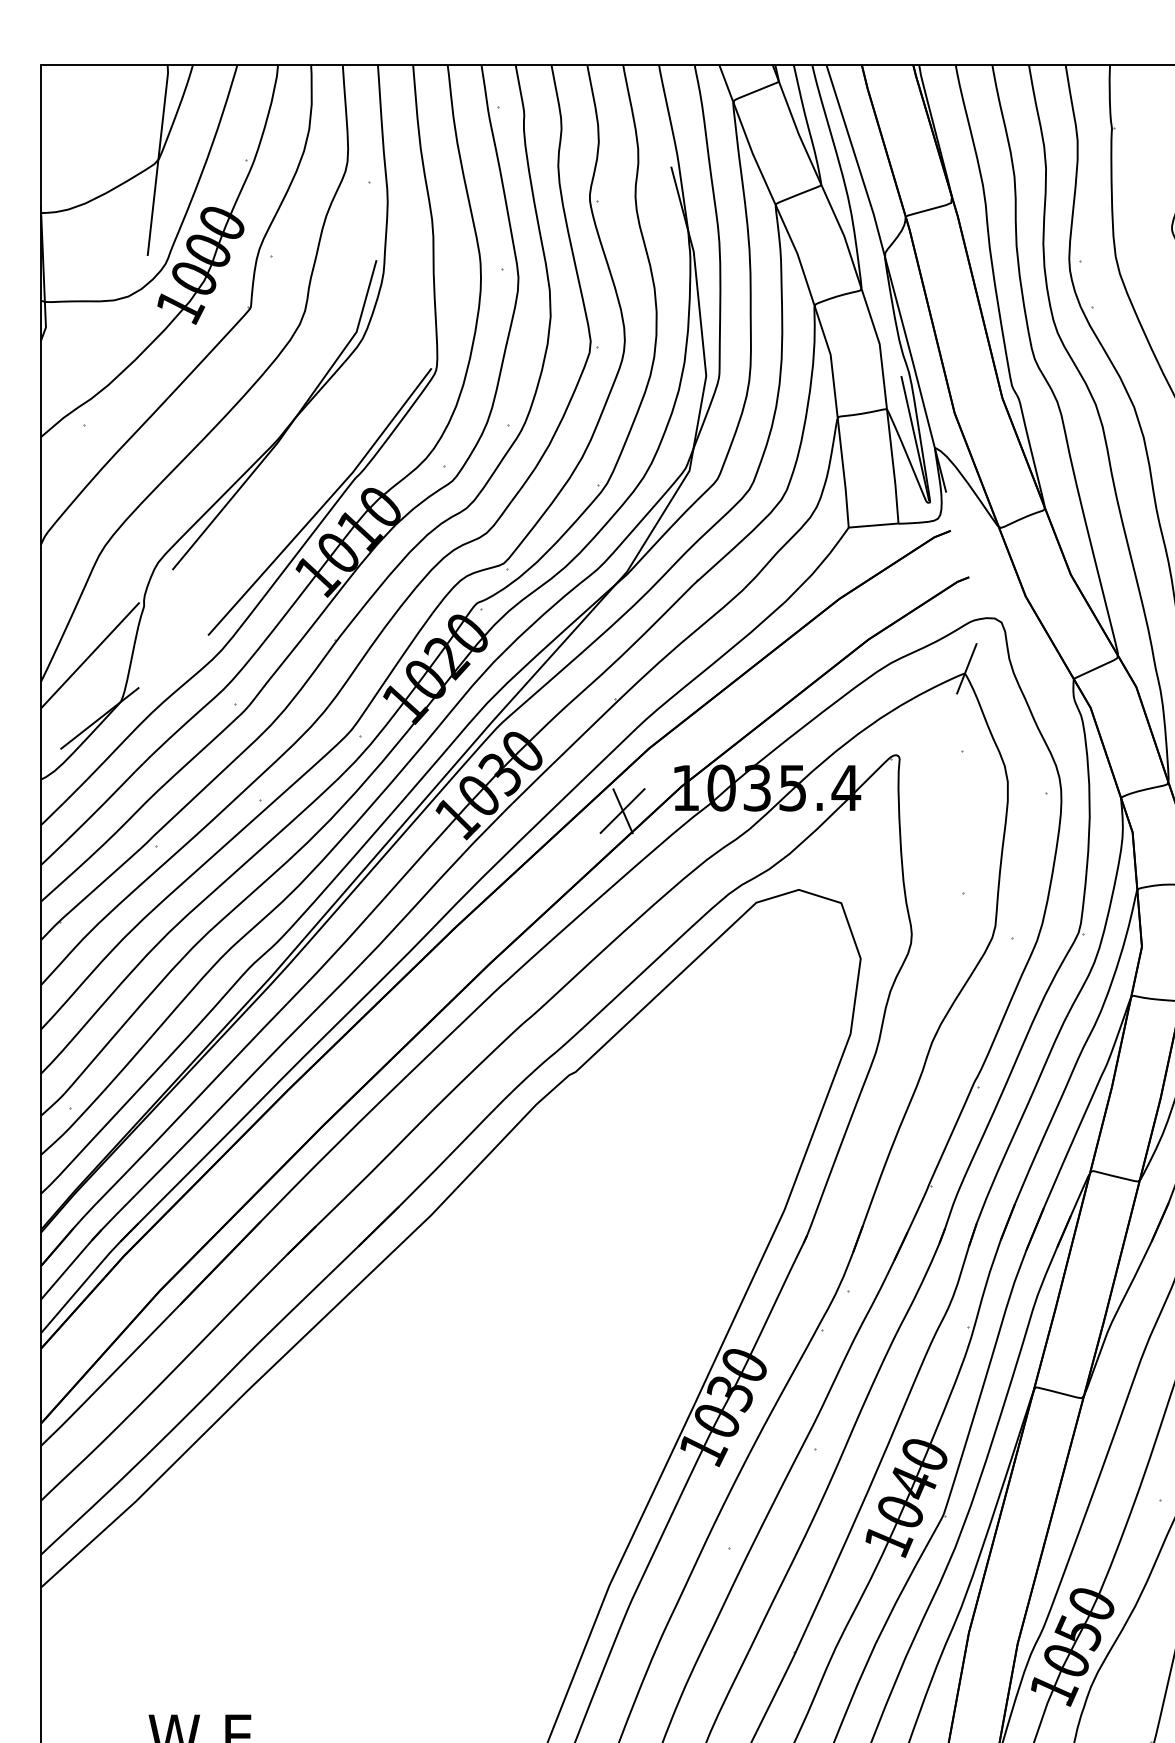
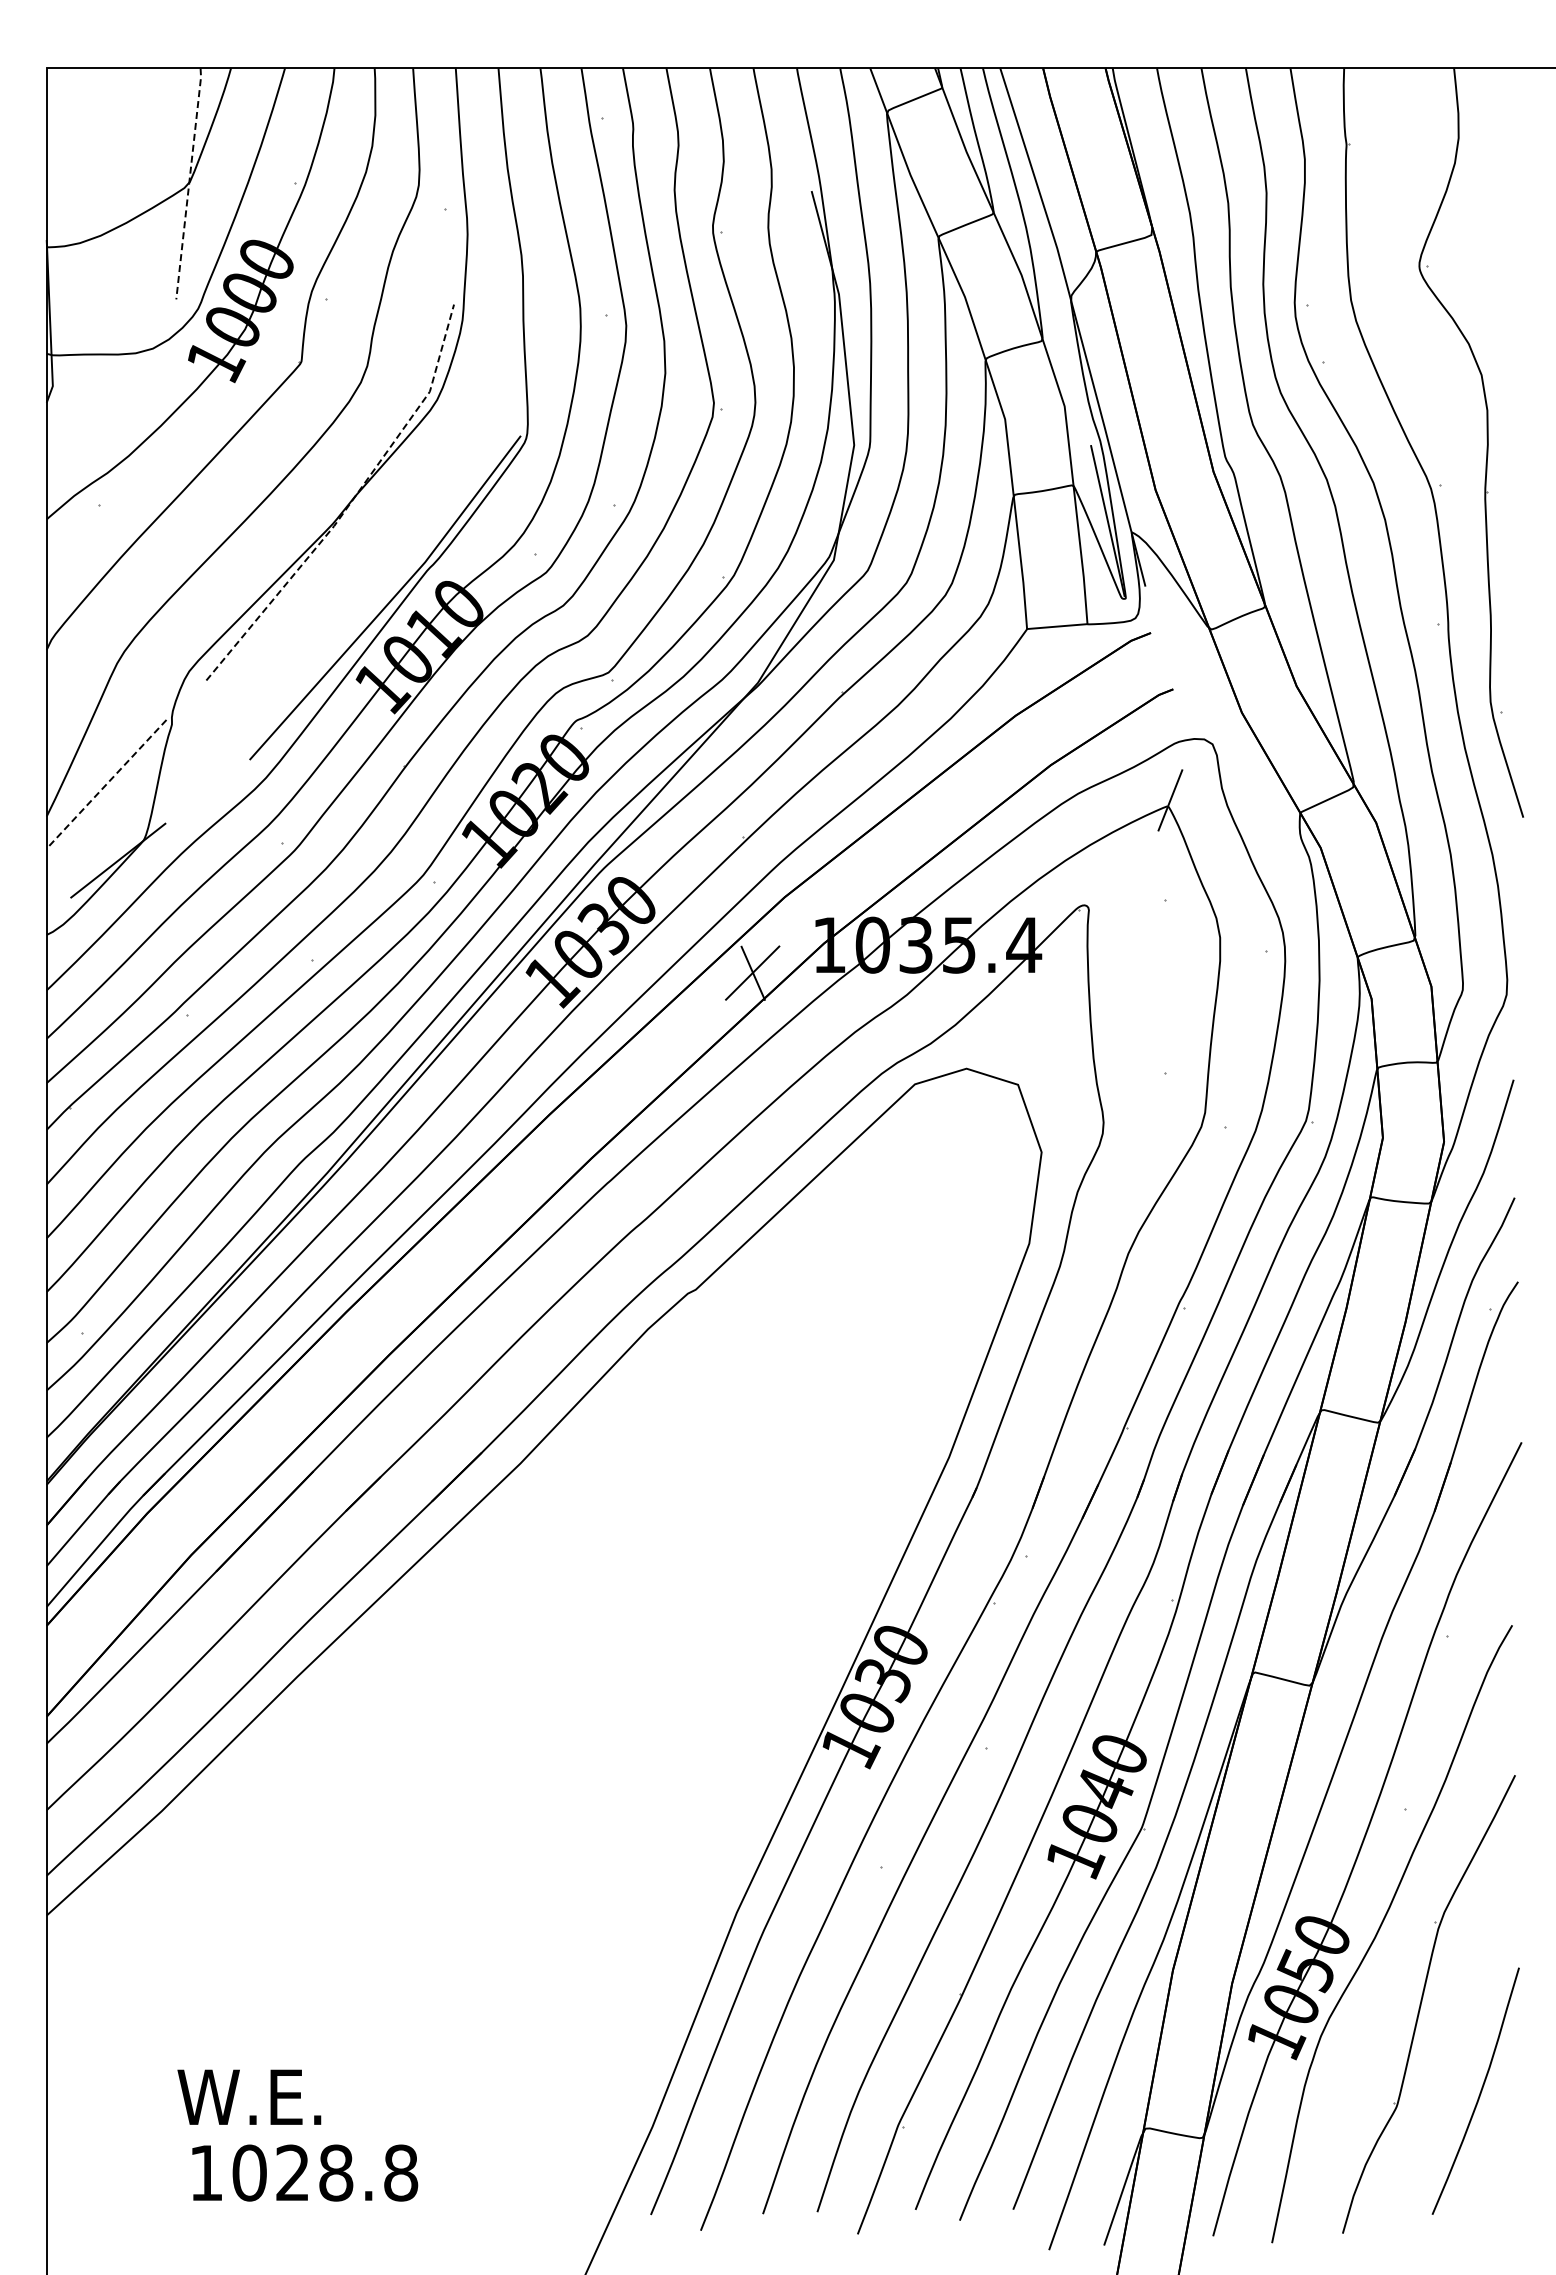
line: (158, 160) -> (189, 183), solid -> dashed
line: (291, 424) -> (350, 503), solid -> dashed
line: (90, 655) -> (106, 784), solid -> dashed

